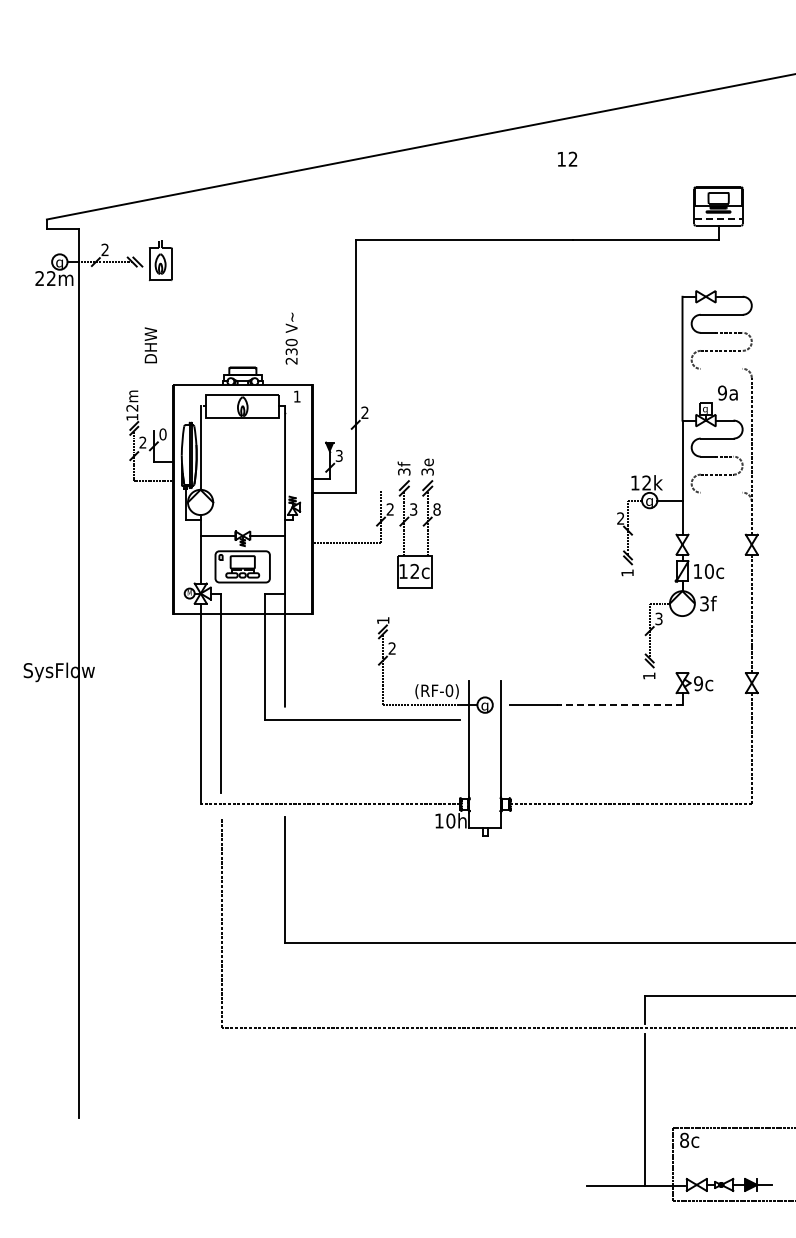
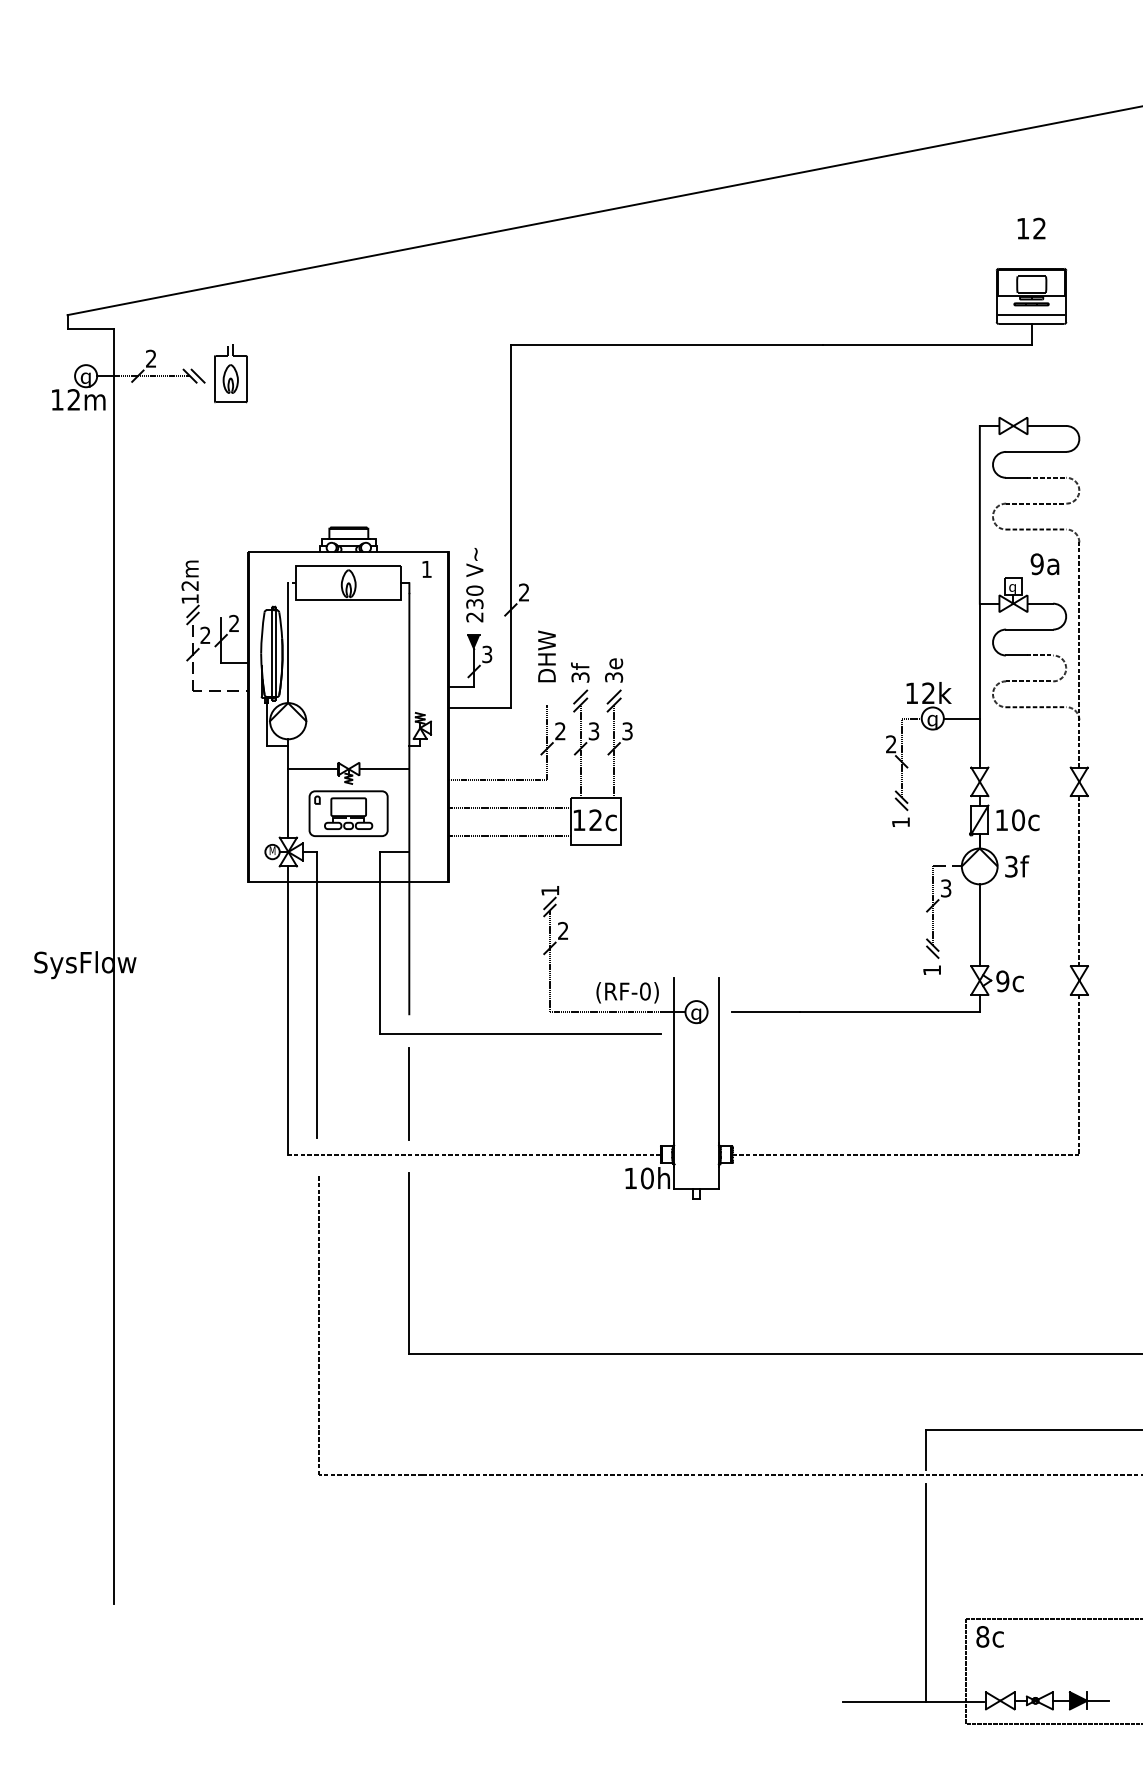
text: (567, 158) -> (1031, 227), moved
line: (718, 219) -> (1031, 315), dashed -> solid
text: (39, 278) -> (56, 399), 22m -> 12m
text: (291, 338) -> (474, 584), moved
text: (150, 345) -> (546, 656), moved
line: (721, 368) -> (1035, 528), added
text: (162, 434) -> (233, 623), 0 -> 2
line: (721, 492) -> (1035, 706), added
text: (436, 509) -> (626, 731), 8 -> 3
line: (354, 562) -> (509, 807), added
line: (354, 582) -> (509, 836), added
line: (682, 644) -> (979, 925), added
line: (619, 704) -> (889, 1011), dashed -> solid
line: (284, 761) -> (408, 1093), added

